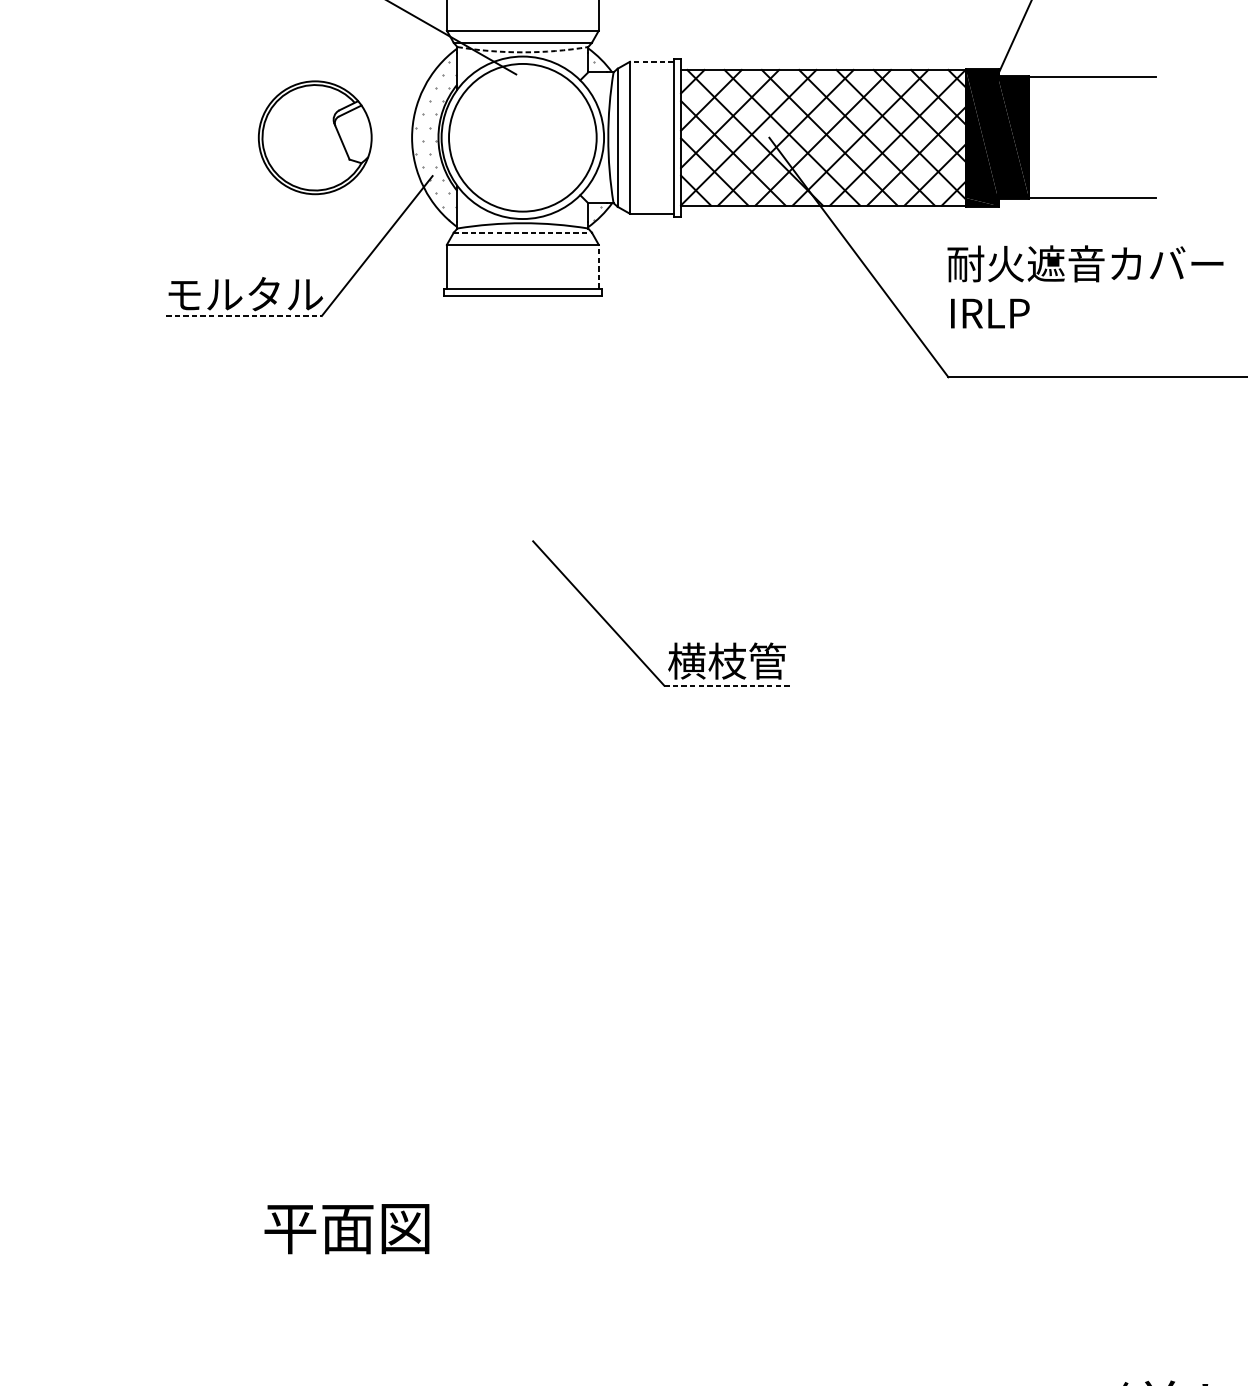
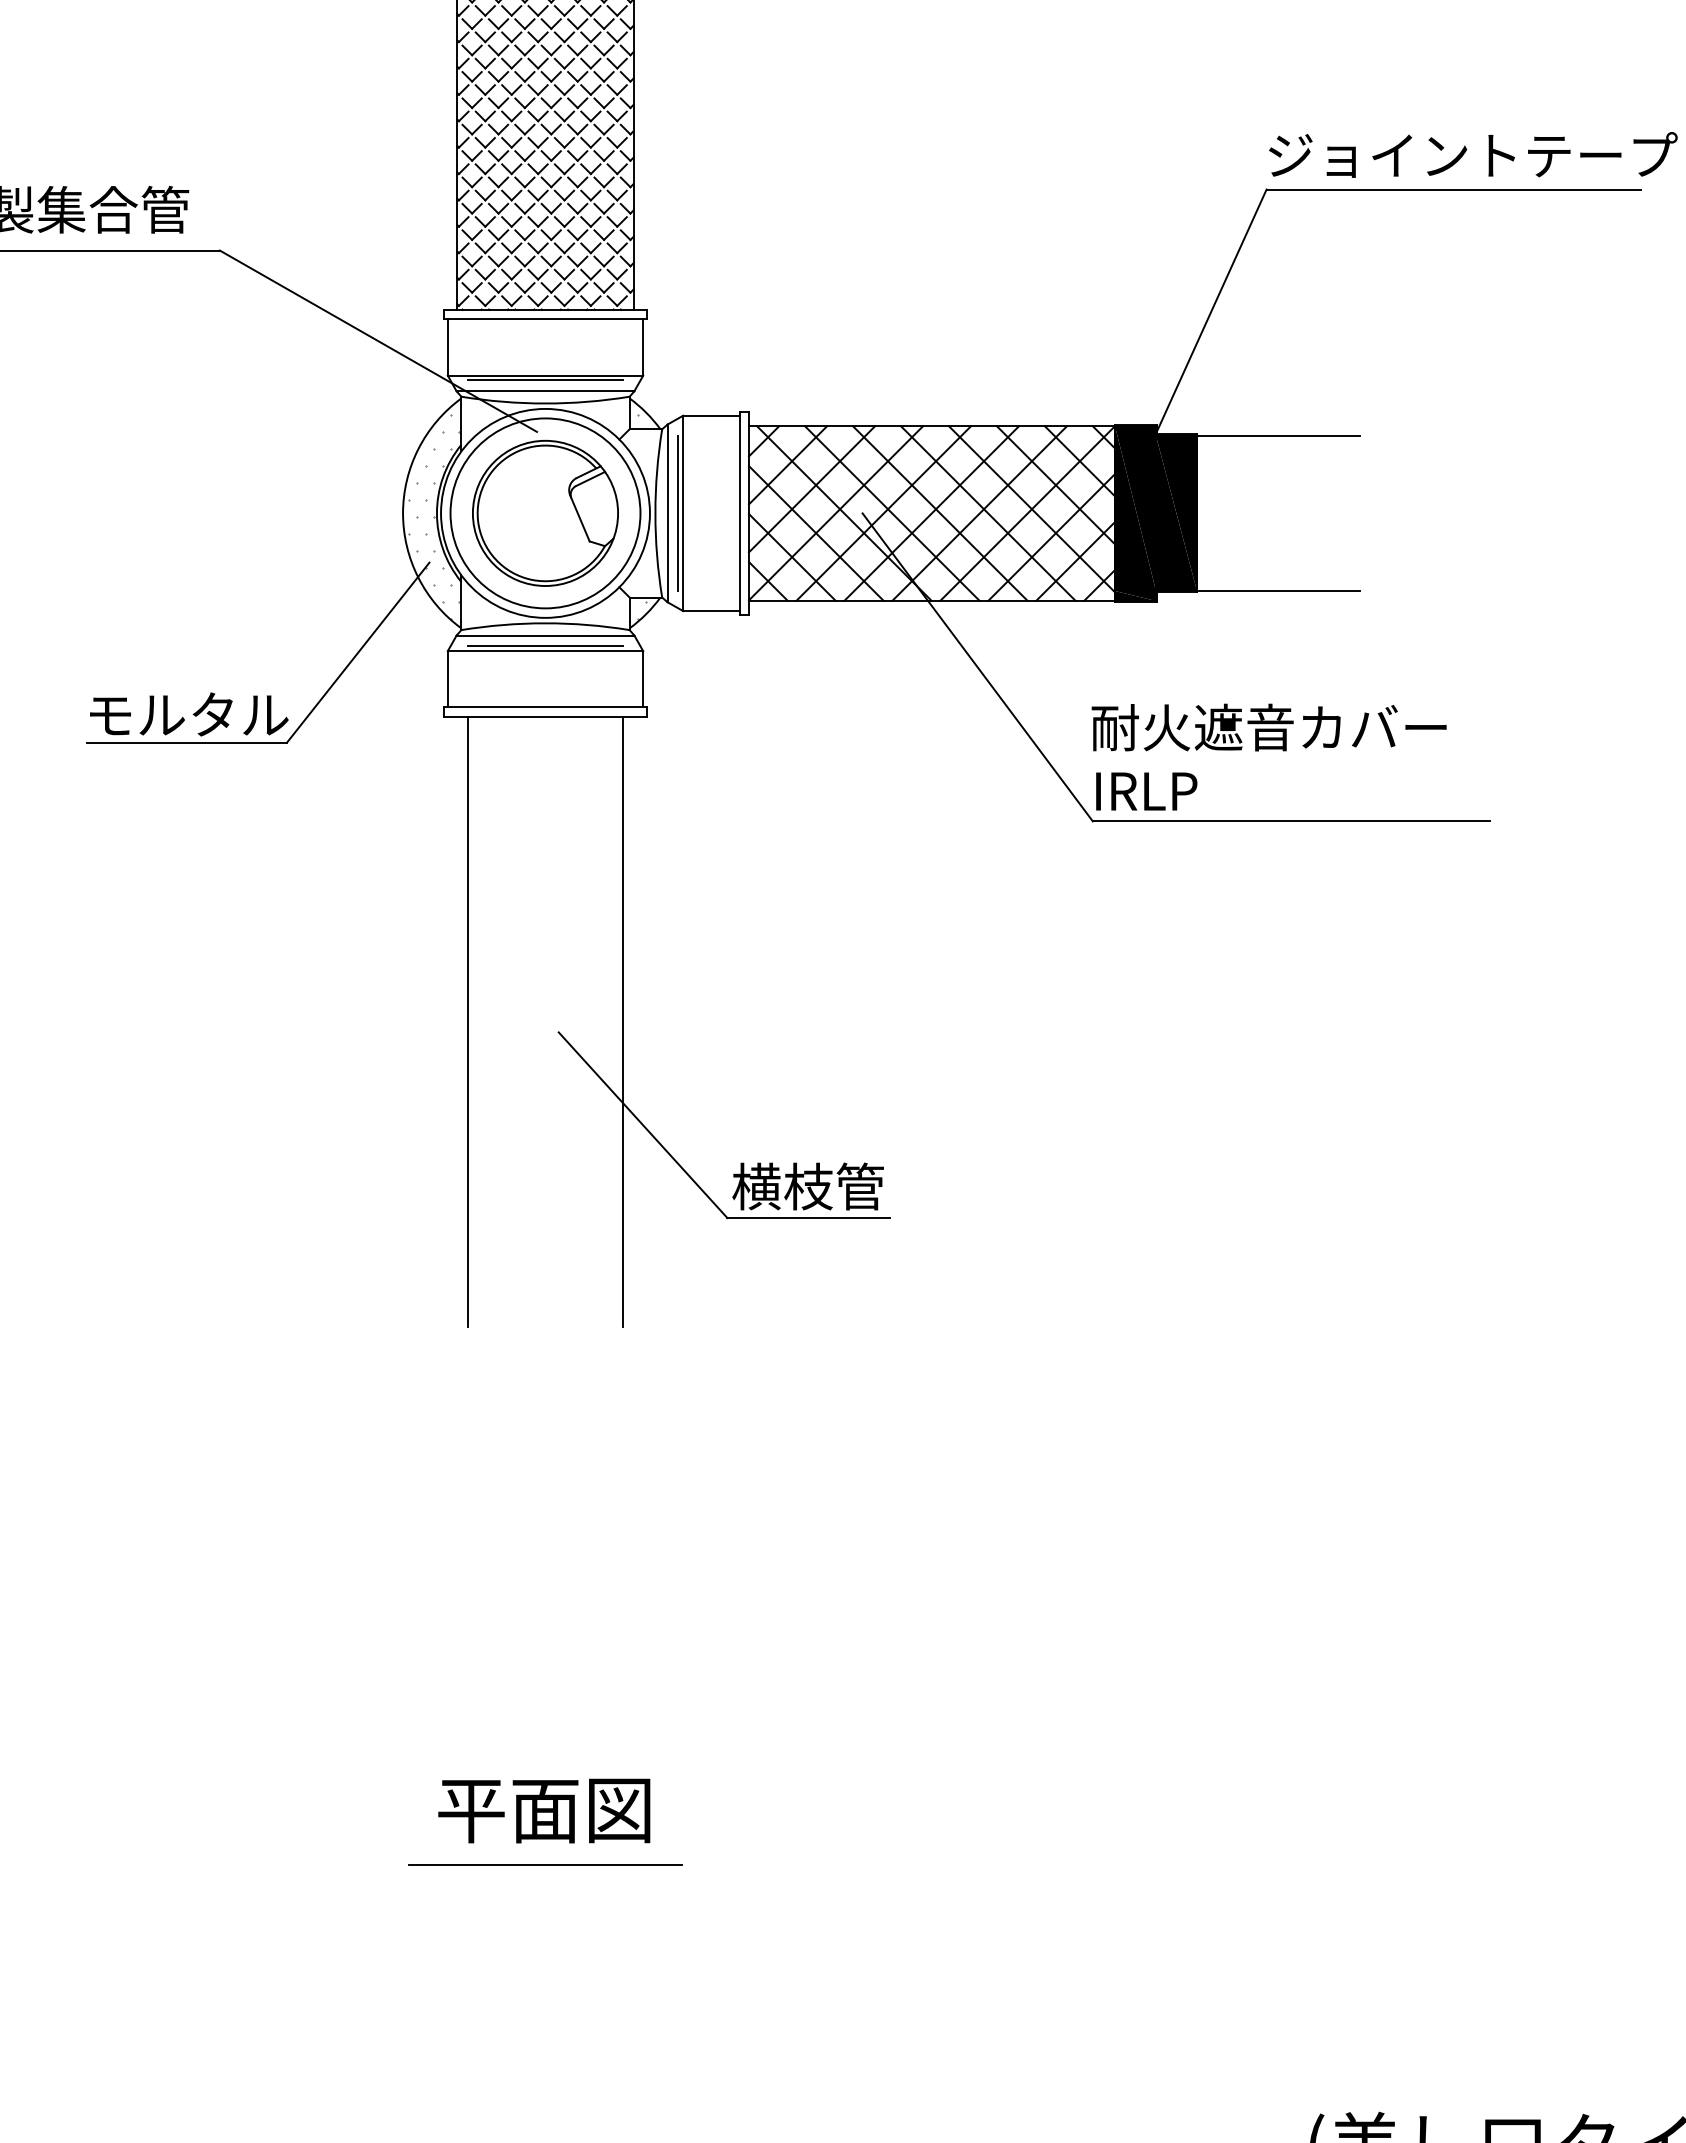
line: (522, 34) -> (545, 380), added
arc: (522, 52) -> (545, 403), dashed -> solid
line: (651, 61) -> (710, 415), dashed -> solid
part: (315, 137) -> (545, 512), moved
line: (626, 137) -> (678, 513), added
line: (522, 232) -> (545, 635), dashed -> solid
line: (522, 241) -> (545, 646), added
line: (599, 266) -> (643, 678), dashed -> solid
text: (1084, 286) -> (1268, 756), moved
line: (244, 315) -> (187, 742), dashed -> solid
line: (462, 532) -> (467, 1021), added
line: (583, 532) -> (623, 1021), added
line: (728, 686) -> (809, 1218), dashed -> solid
line: (522, 1189) -> (545, 1865), added
text: (347, 1228) -> (544, 1810), moved

